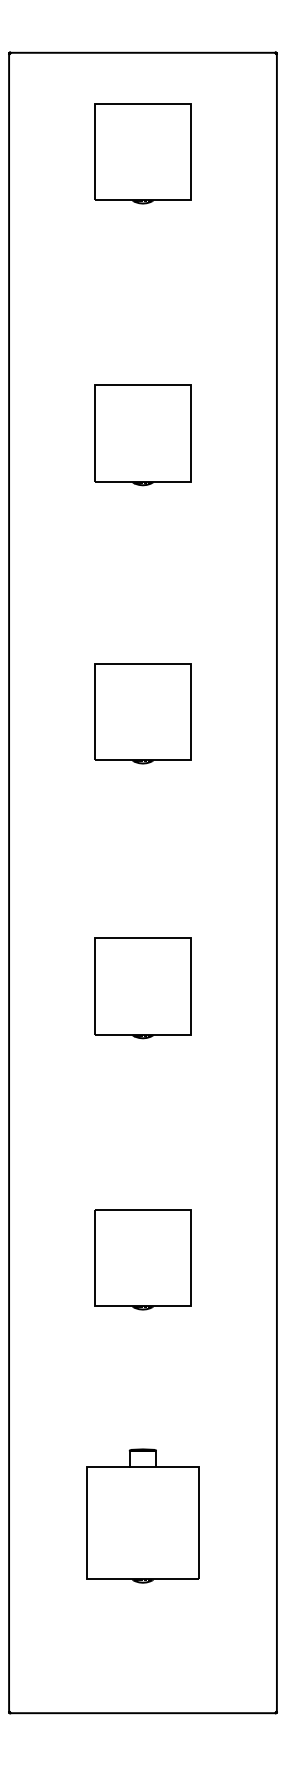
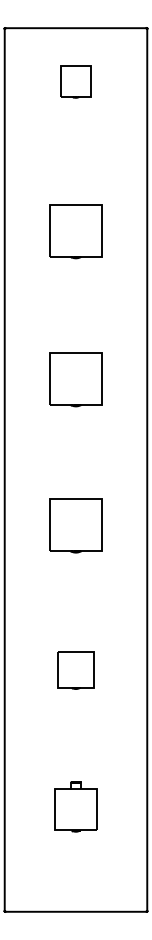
part: (142, 152) -> (75, 81), size x0.6
part: (142, 1259) -> (75, 670), size x0.7
part: (142, 1515) -> (75, 806), size x0.7

